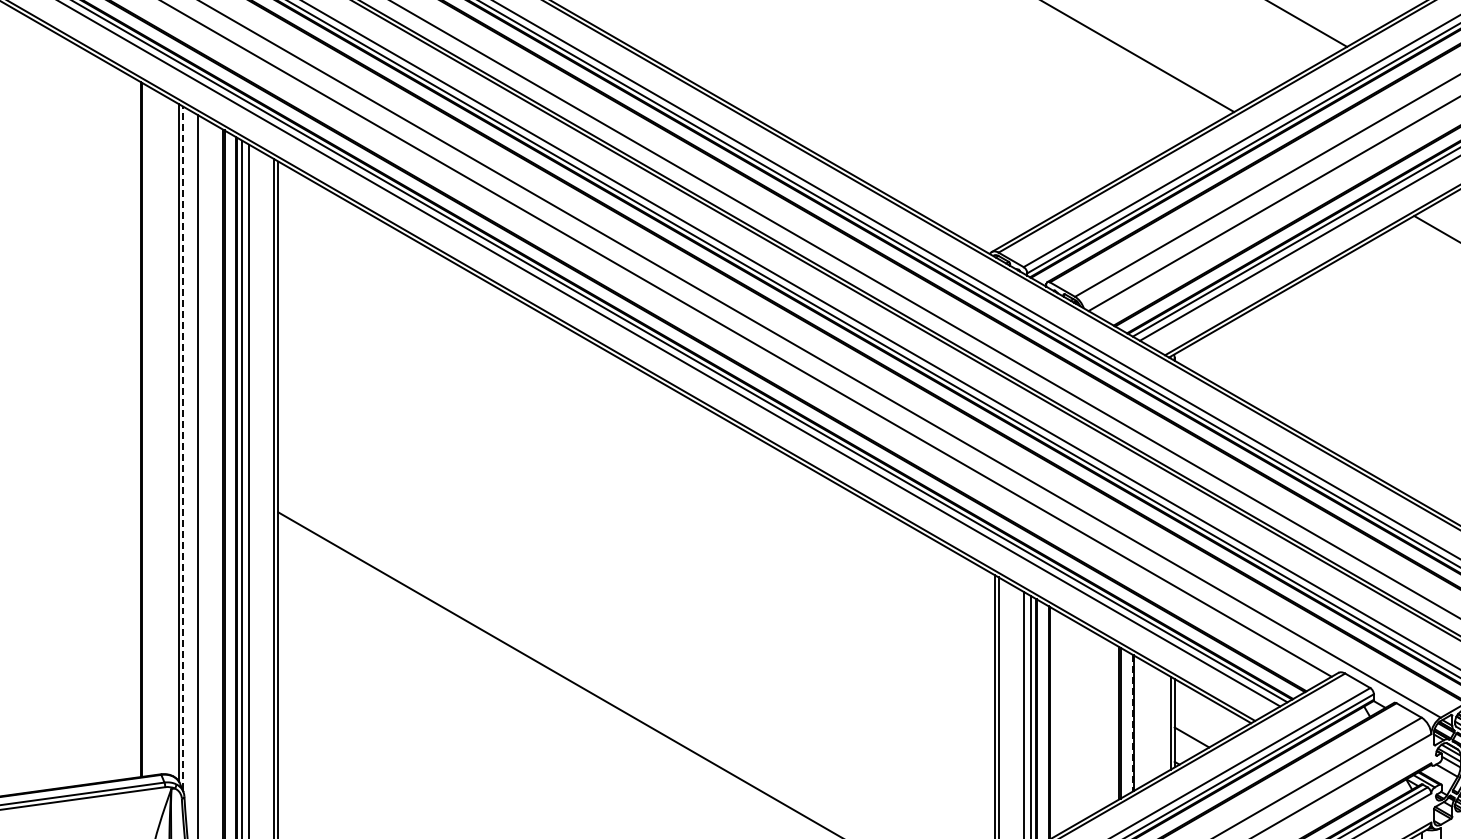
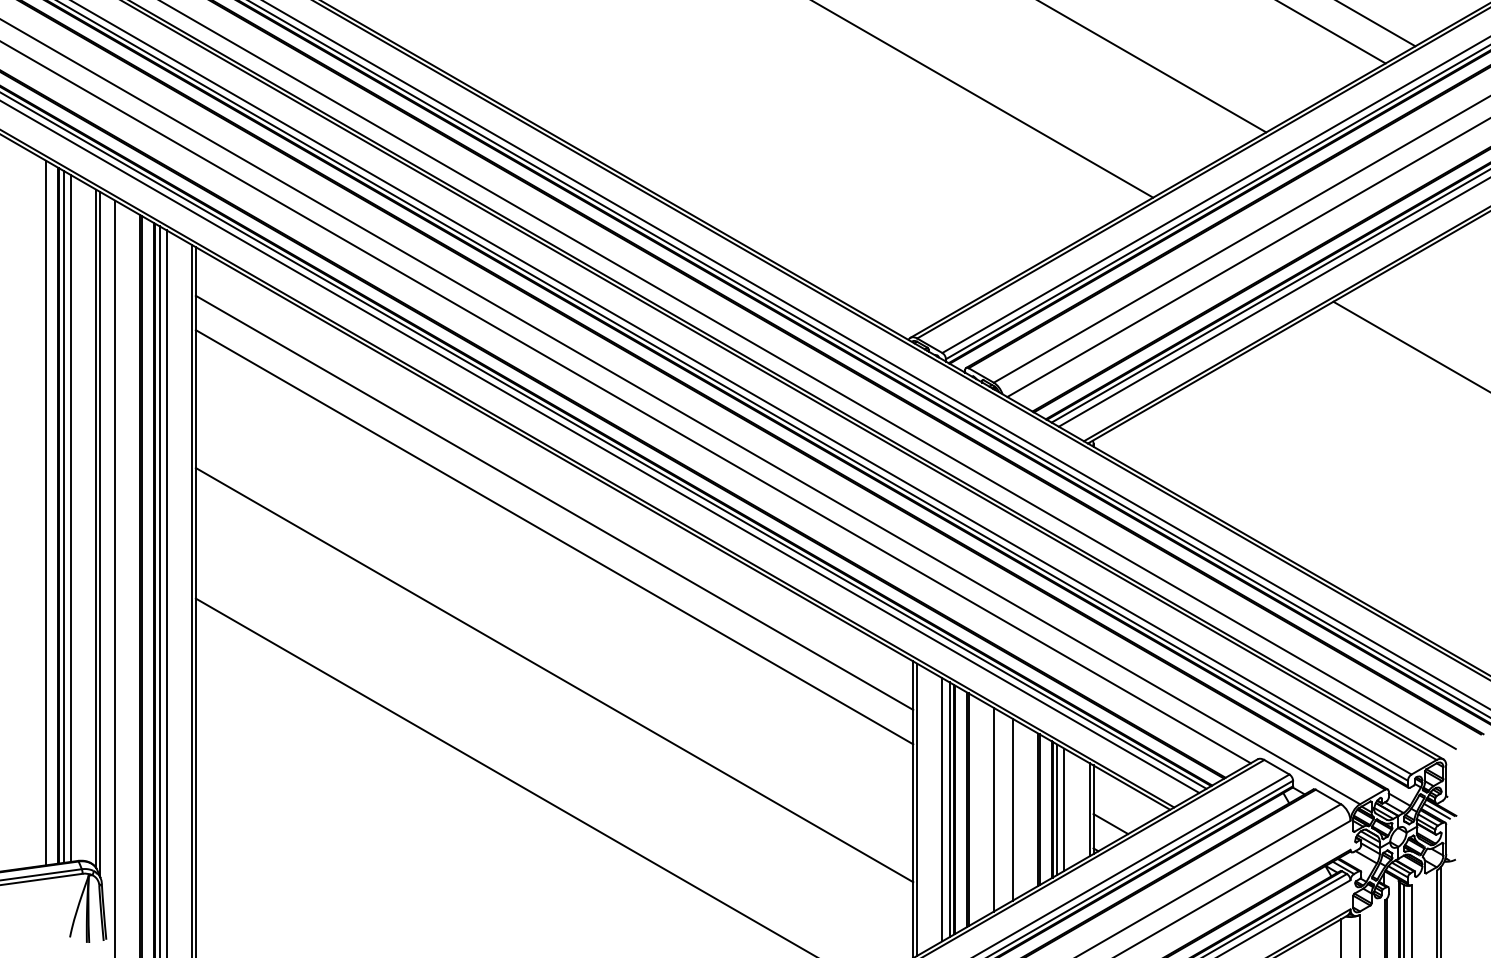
line: (636, 416) -> (554, 502), added
line: (129, 426) -> (46, 512), added
line: (146, 430) -> (63, 516), added
line: (154, 432) -> (71, 518), added
line: (183, 447) -> (100, 533), dashed -> solid
line: (636, 451) -> (554, 537), added
line: (636, 589) -> (554, 675), added
line: (1074, 722) -> (993, 809), added
line: (1094, 722) -> (1013, 809), added
line: (1132, 722) -> (1051, 809), dashed -> solid
line: (1138, 722) -> (1057, 809), added
line: (1145, 722) -> (1064, 809), added

